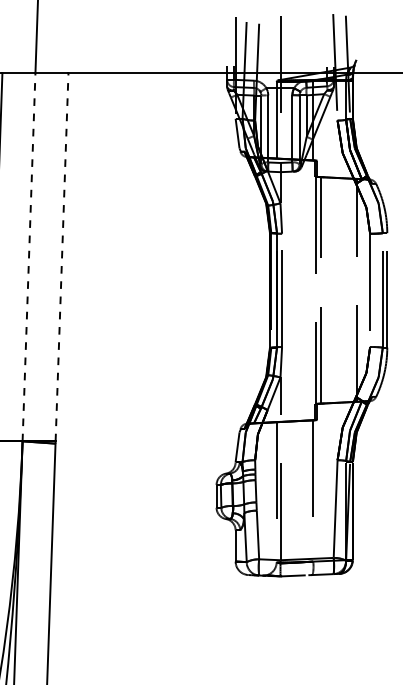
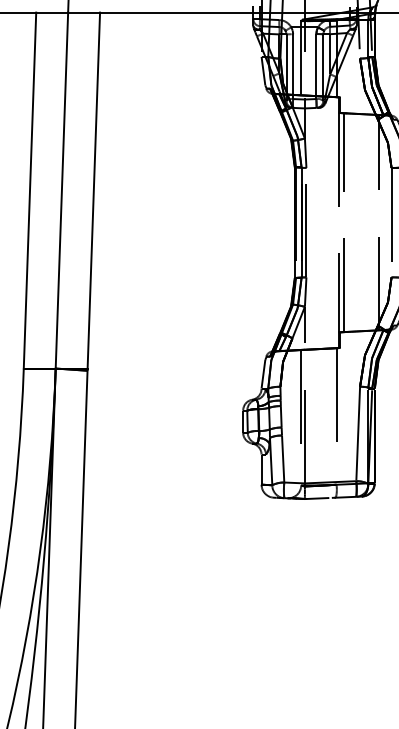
line: (28, 257) -> (61, 190), dashed -> solid
line: (61, 257) -> (93, 190), dashed -> solid

